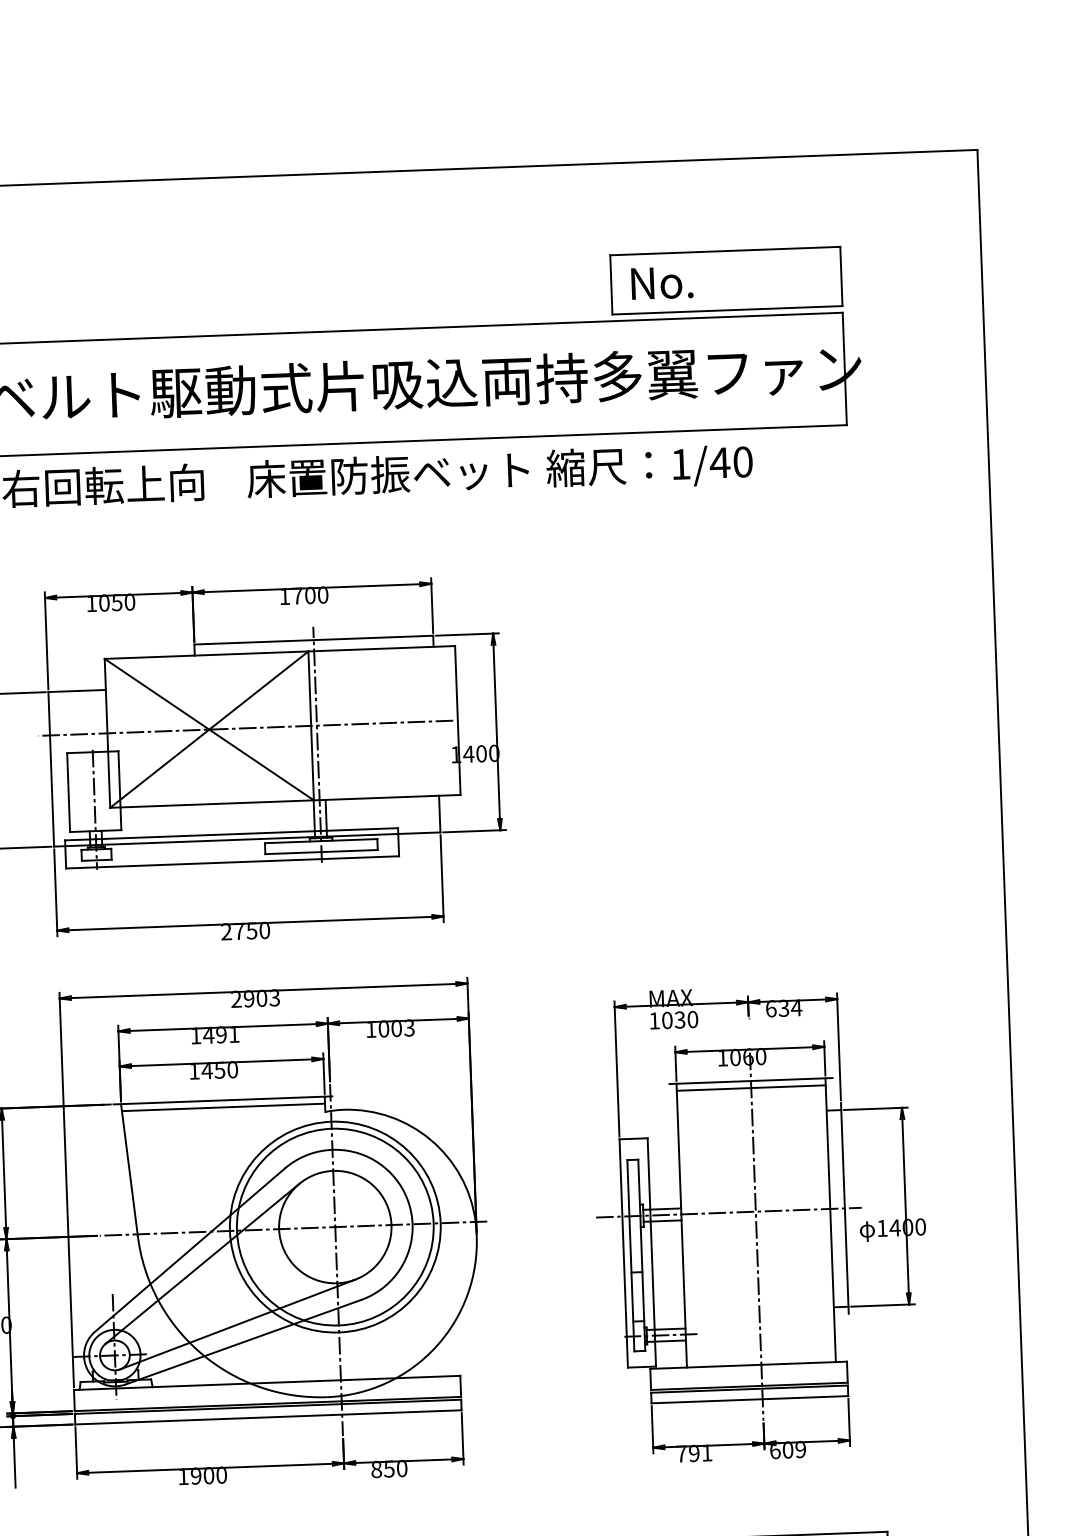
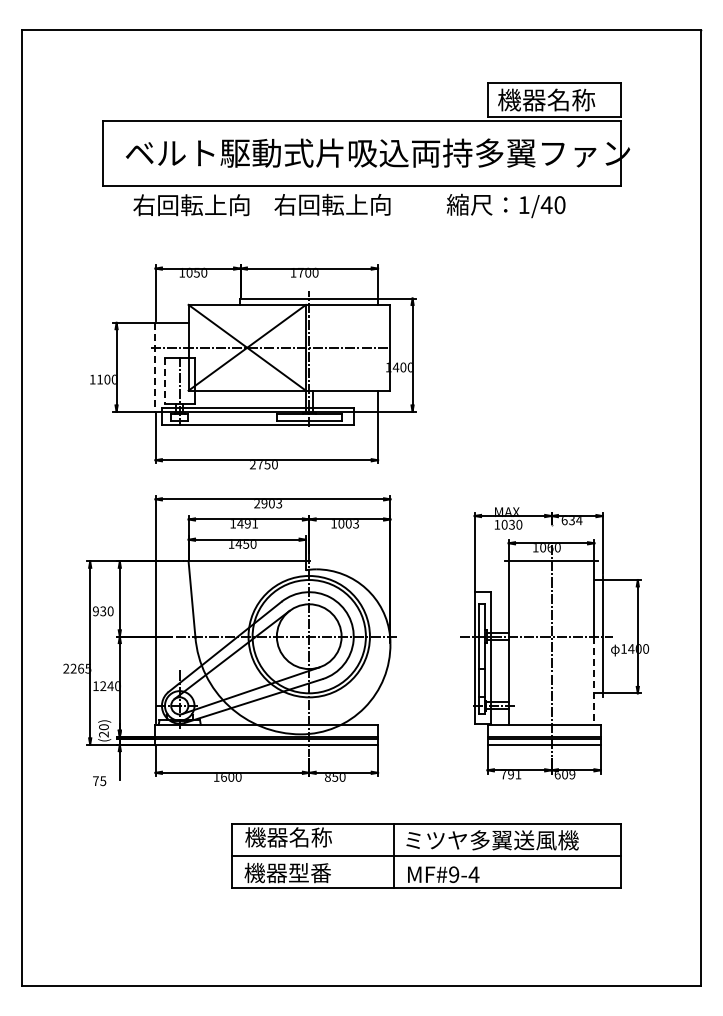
text: (712, 279) -> (546, 99), No. -> 機器名称
text: (388, 474) -> (355, 204), 床置防振ベット -> 右回転上向
line: (51, 769) -> (155, 367), solid -> dashed
line: (67, 793) -> (164, 381), solid -> dashed
line: (751, 1088) -> (551, 565), removed
line: (221, 1107) -> (246, 565), removed
line: (833, 1286) -> (594, 681), solid -> dashed
text: (197, 1476) -> (224, 777), 1900 -> 1600

